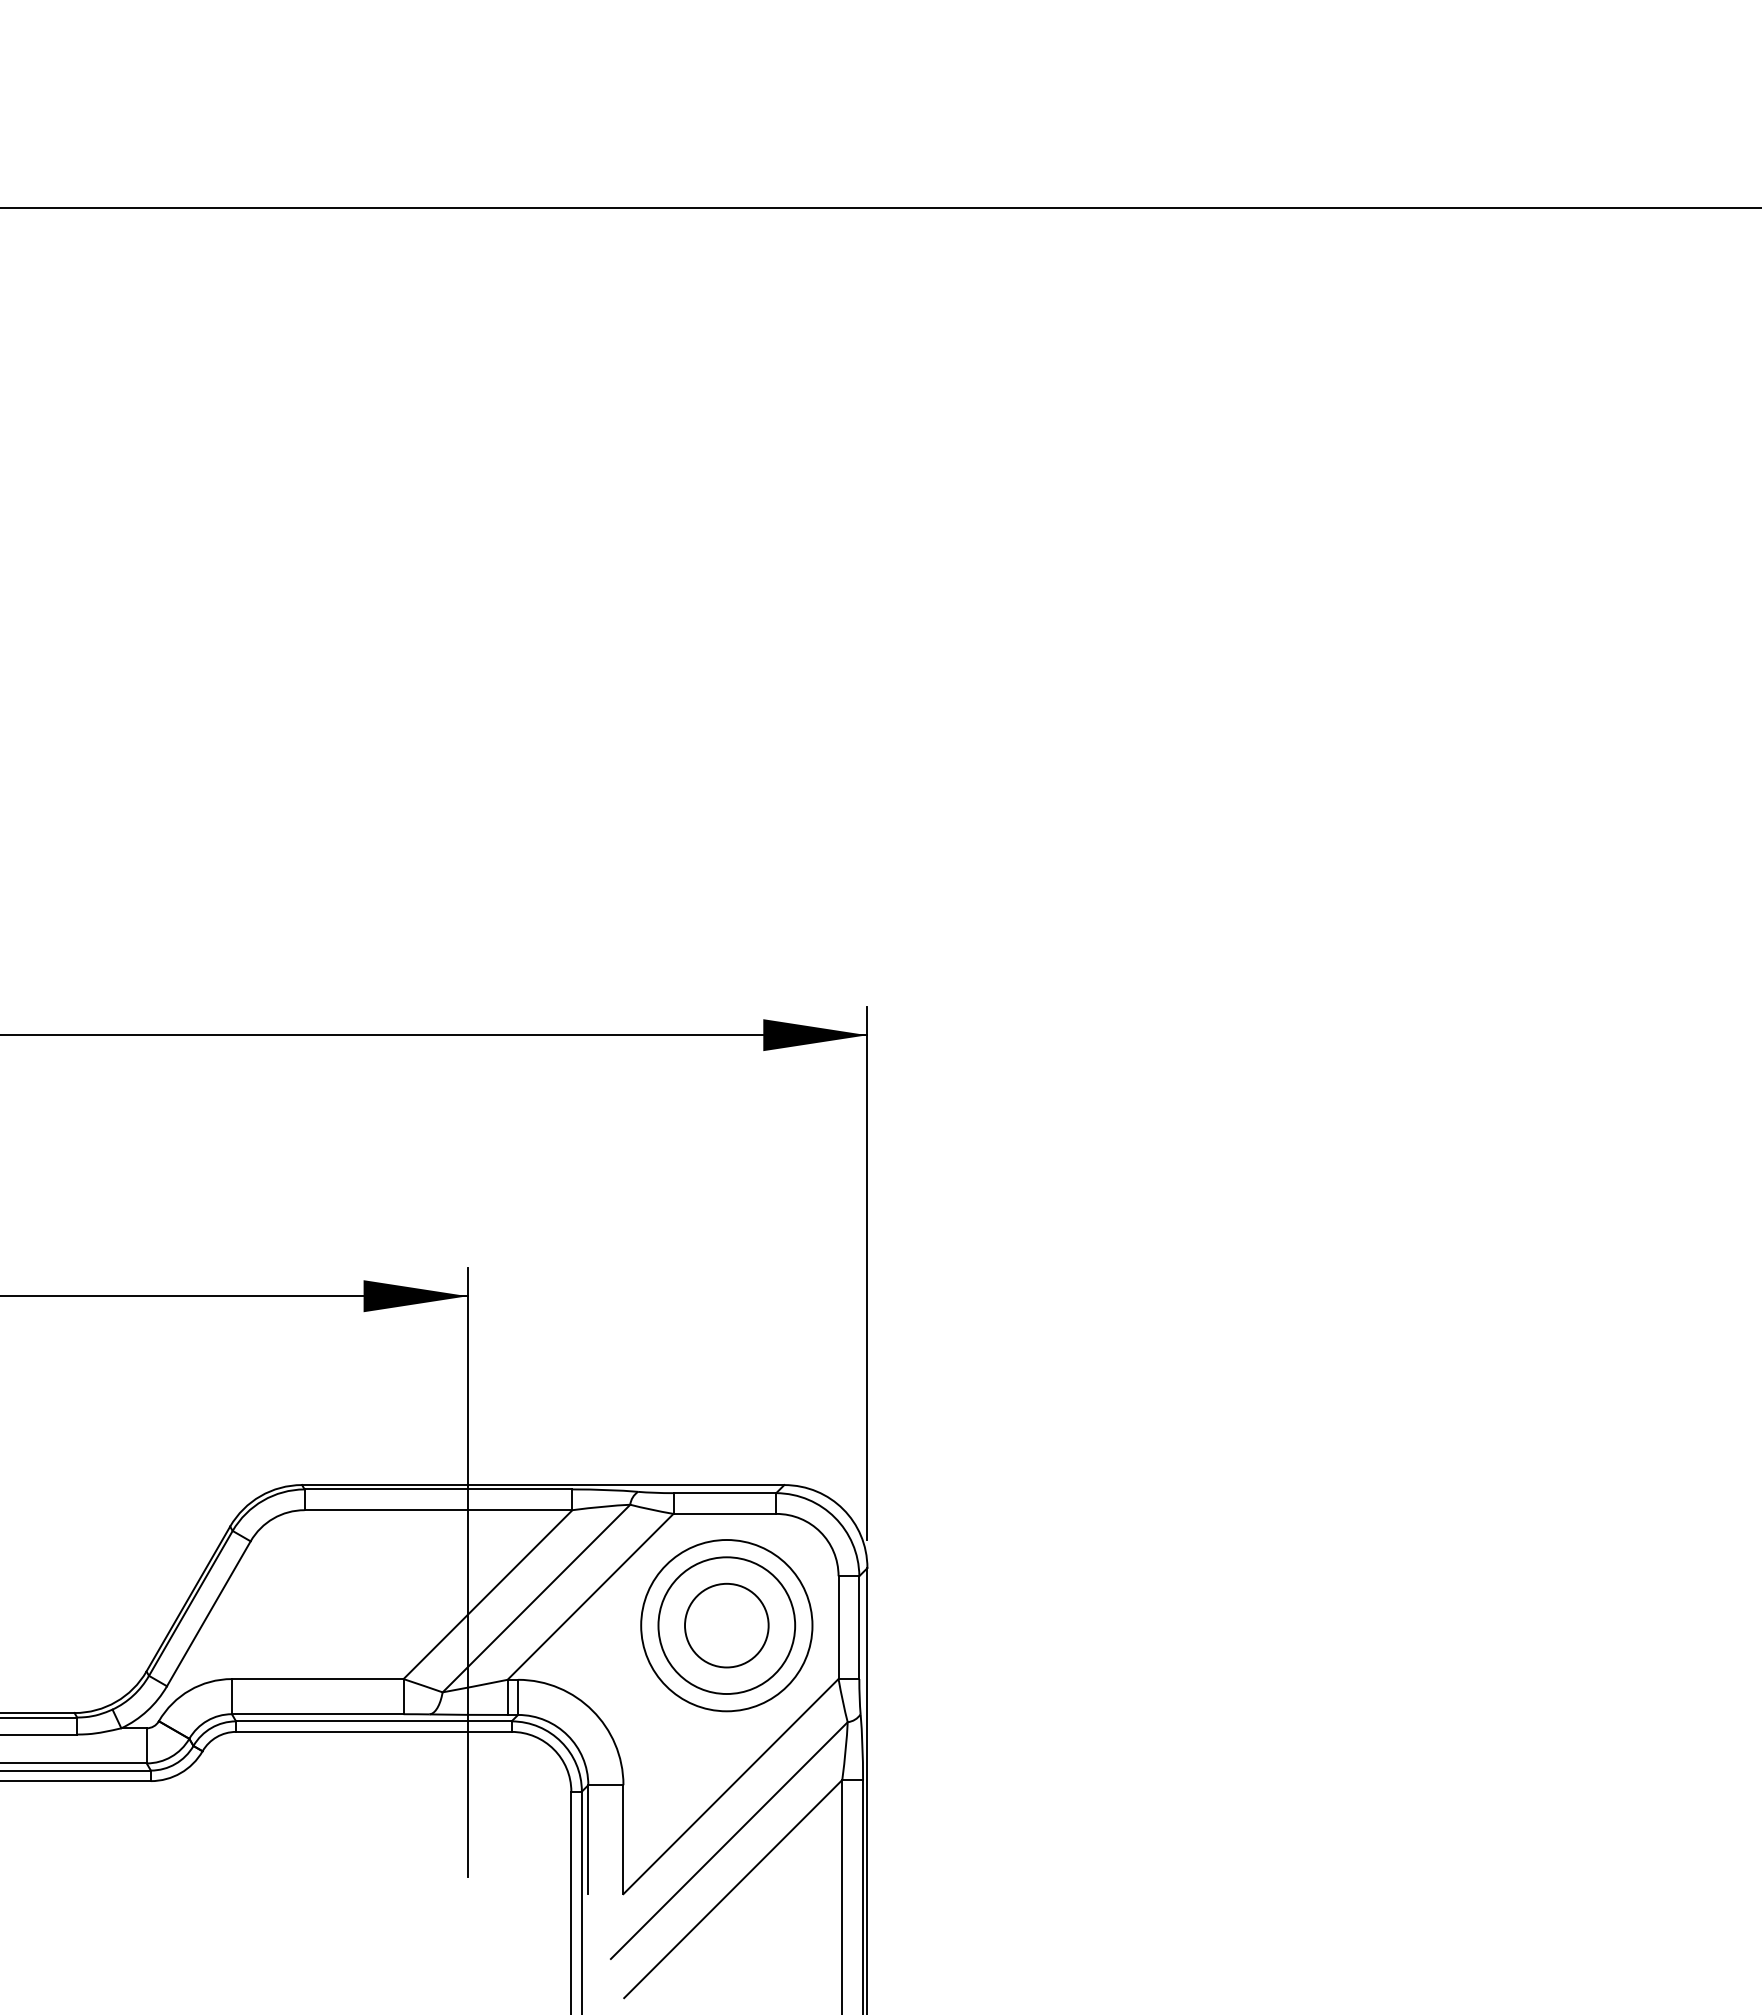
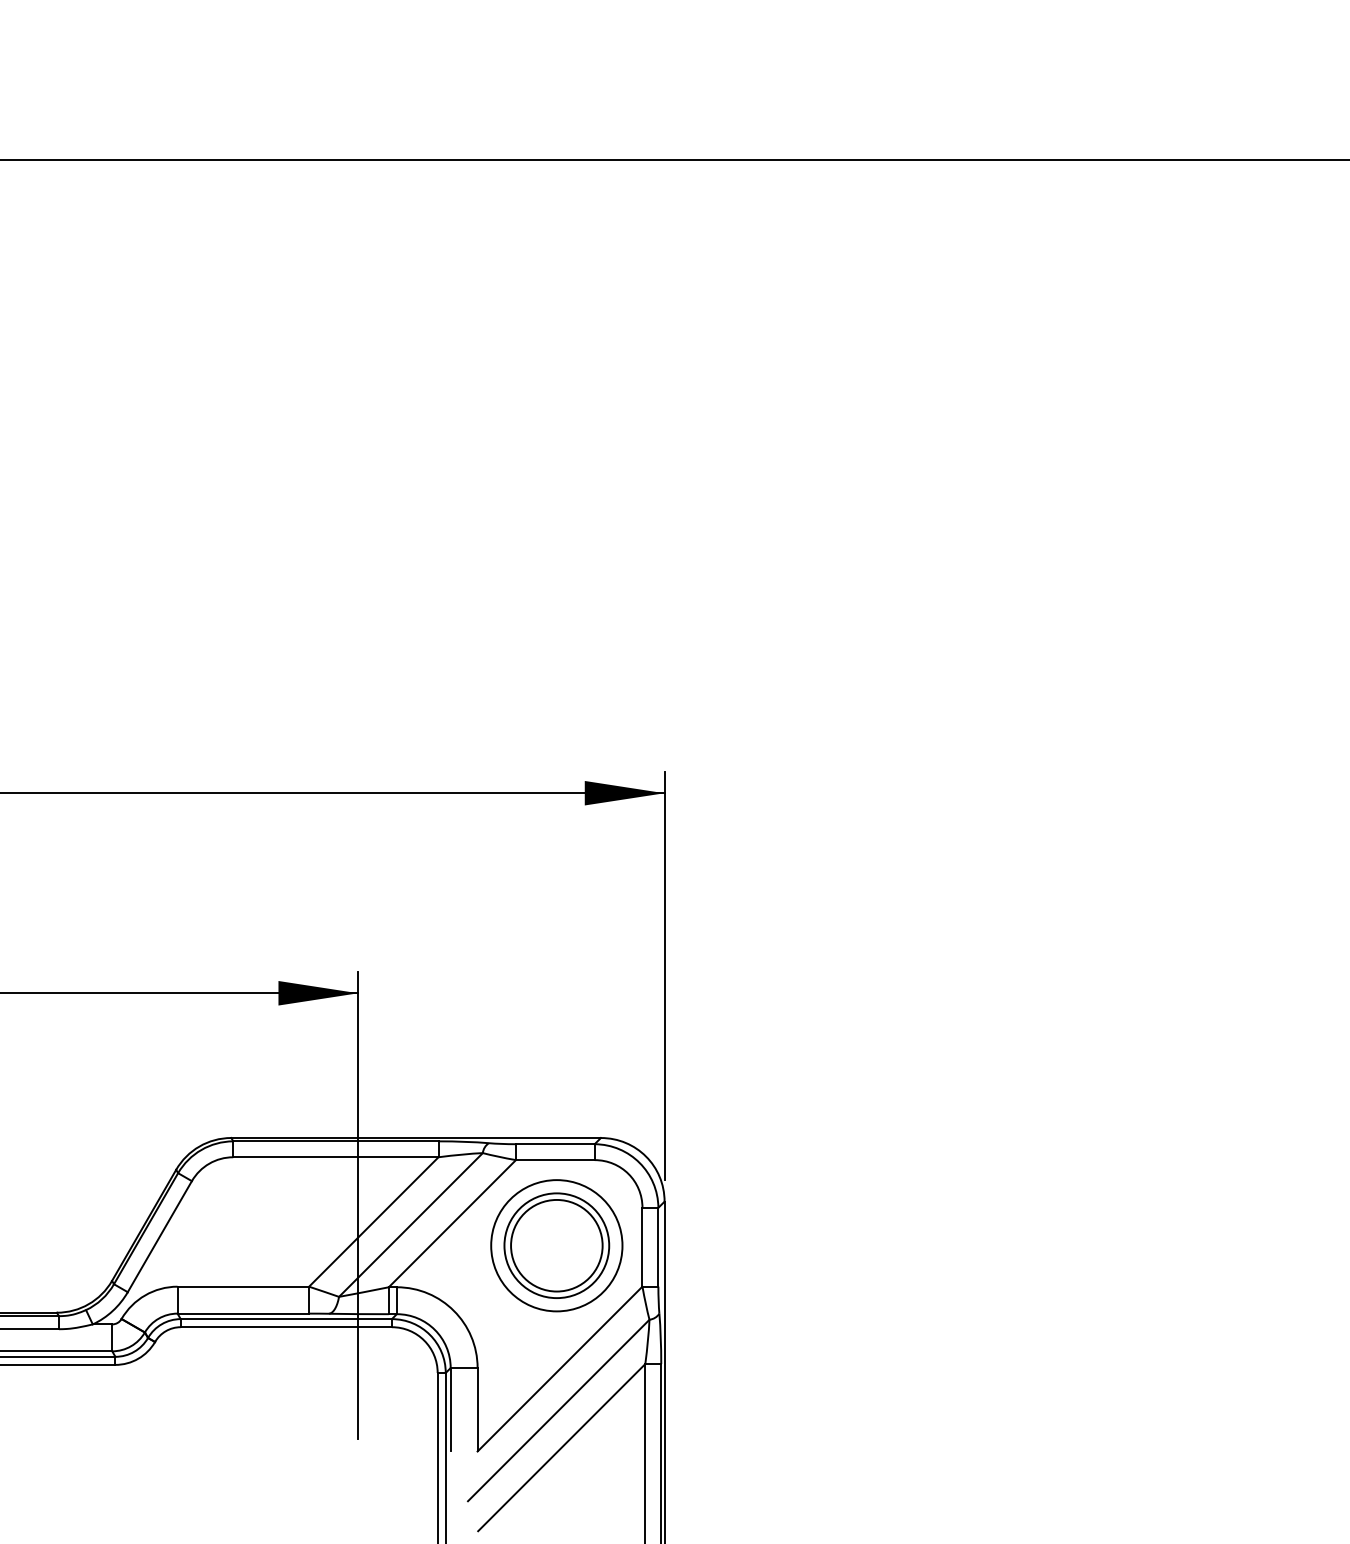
circle: (726, 1625) -> (556, 1245), size x1.43

